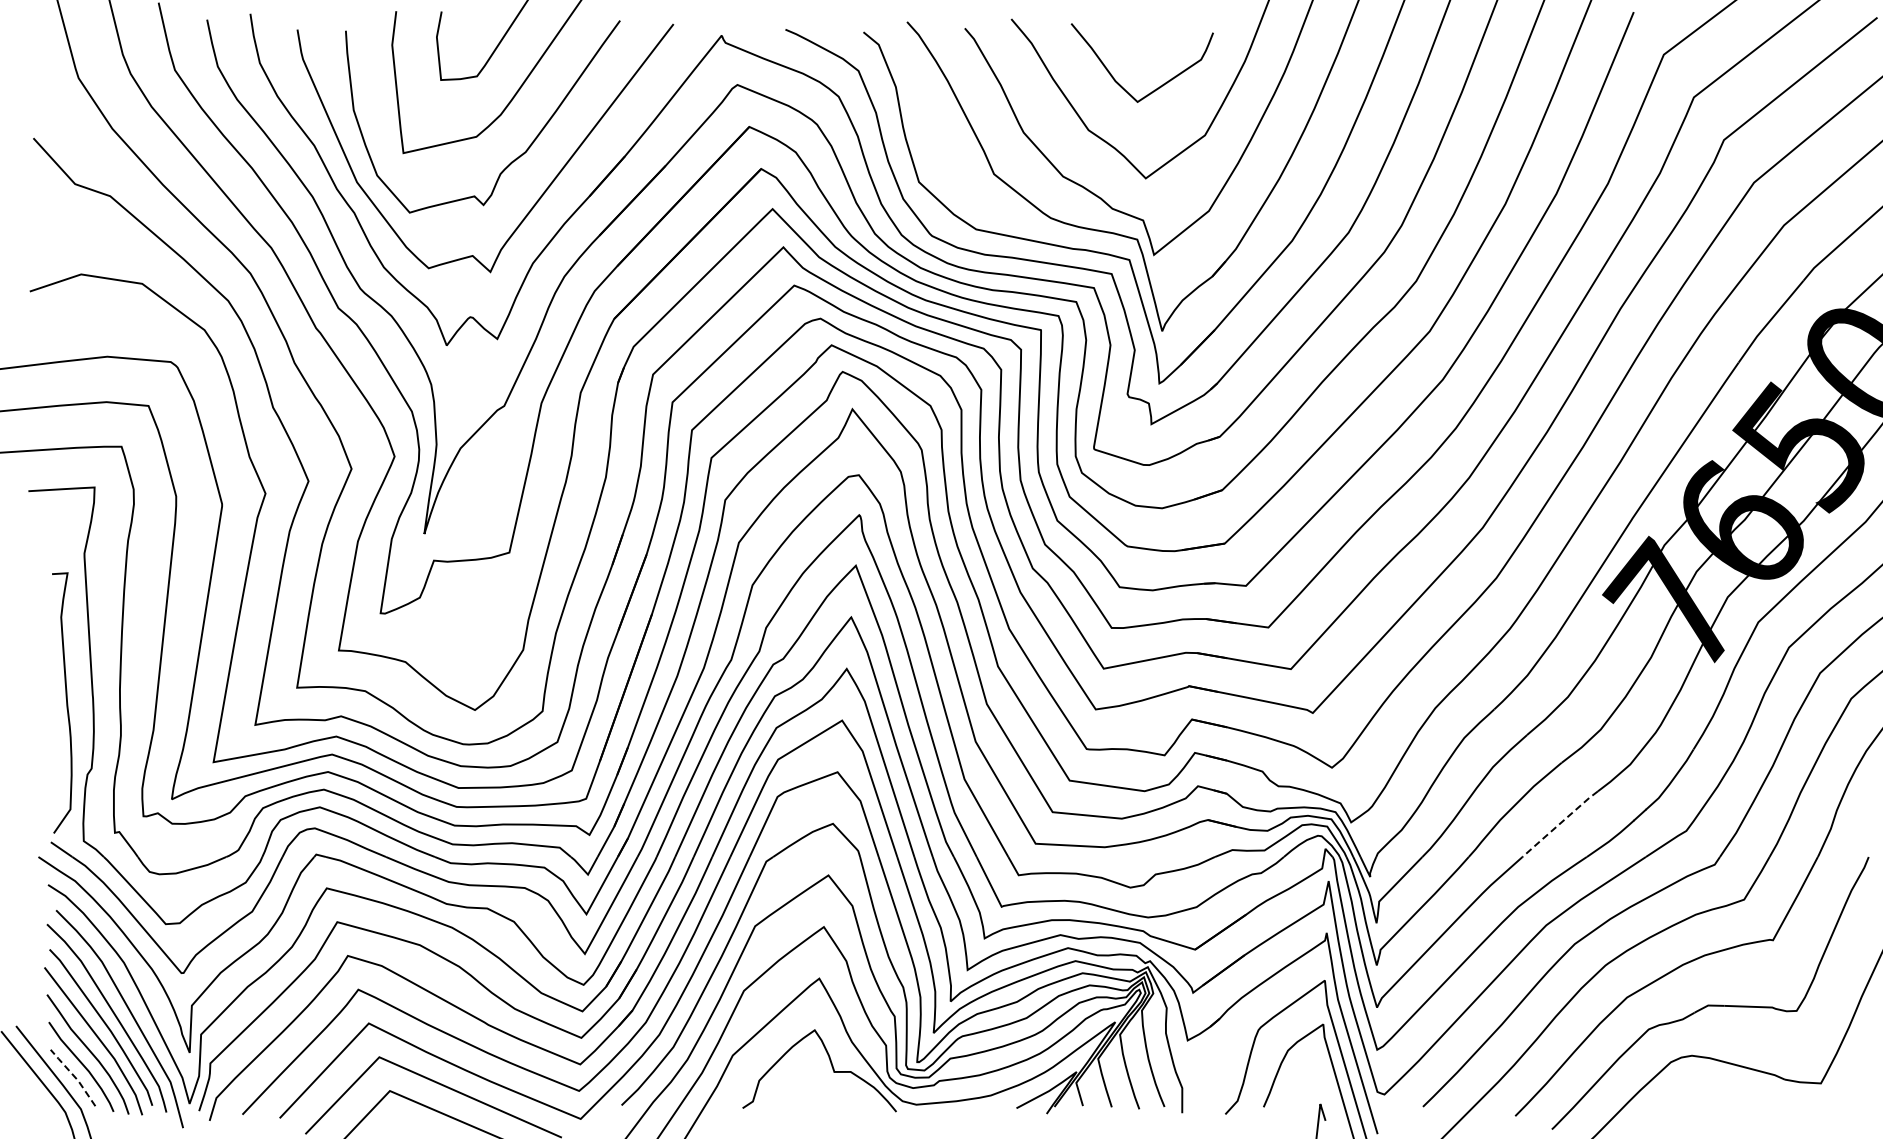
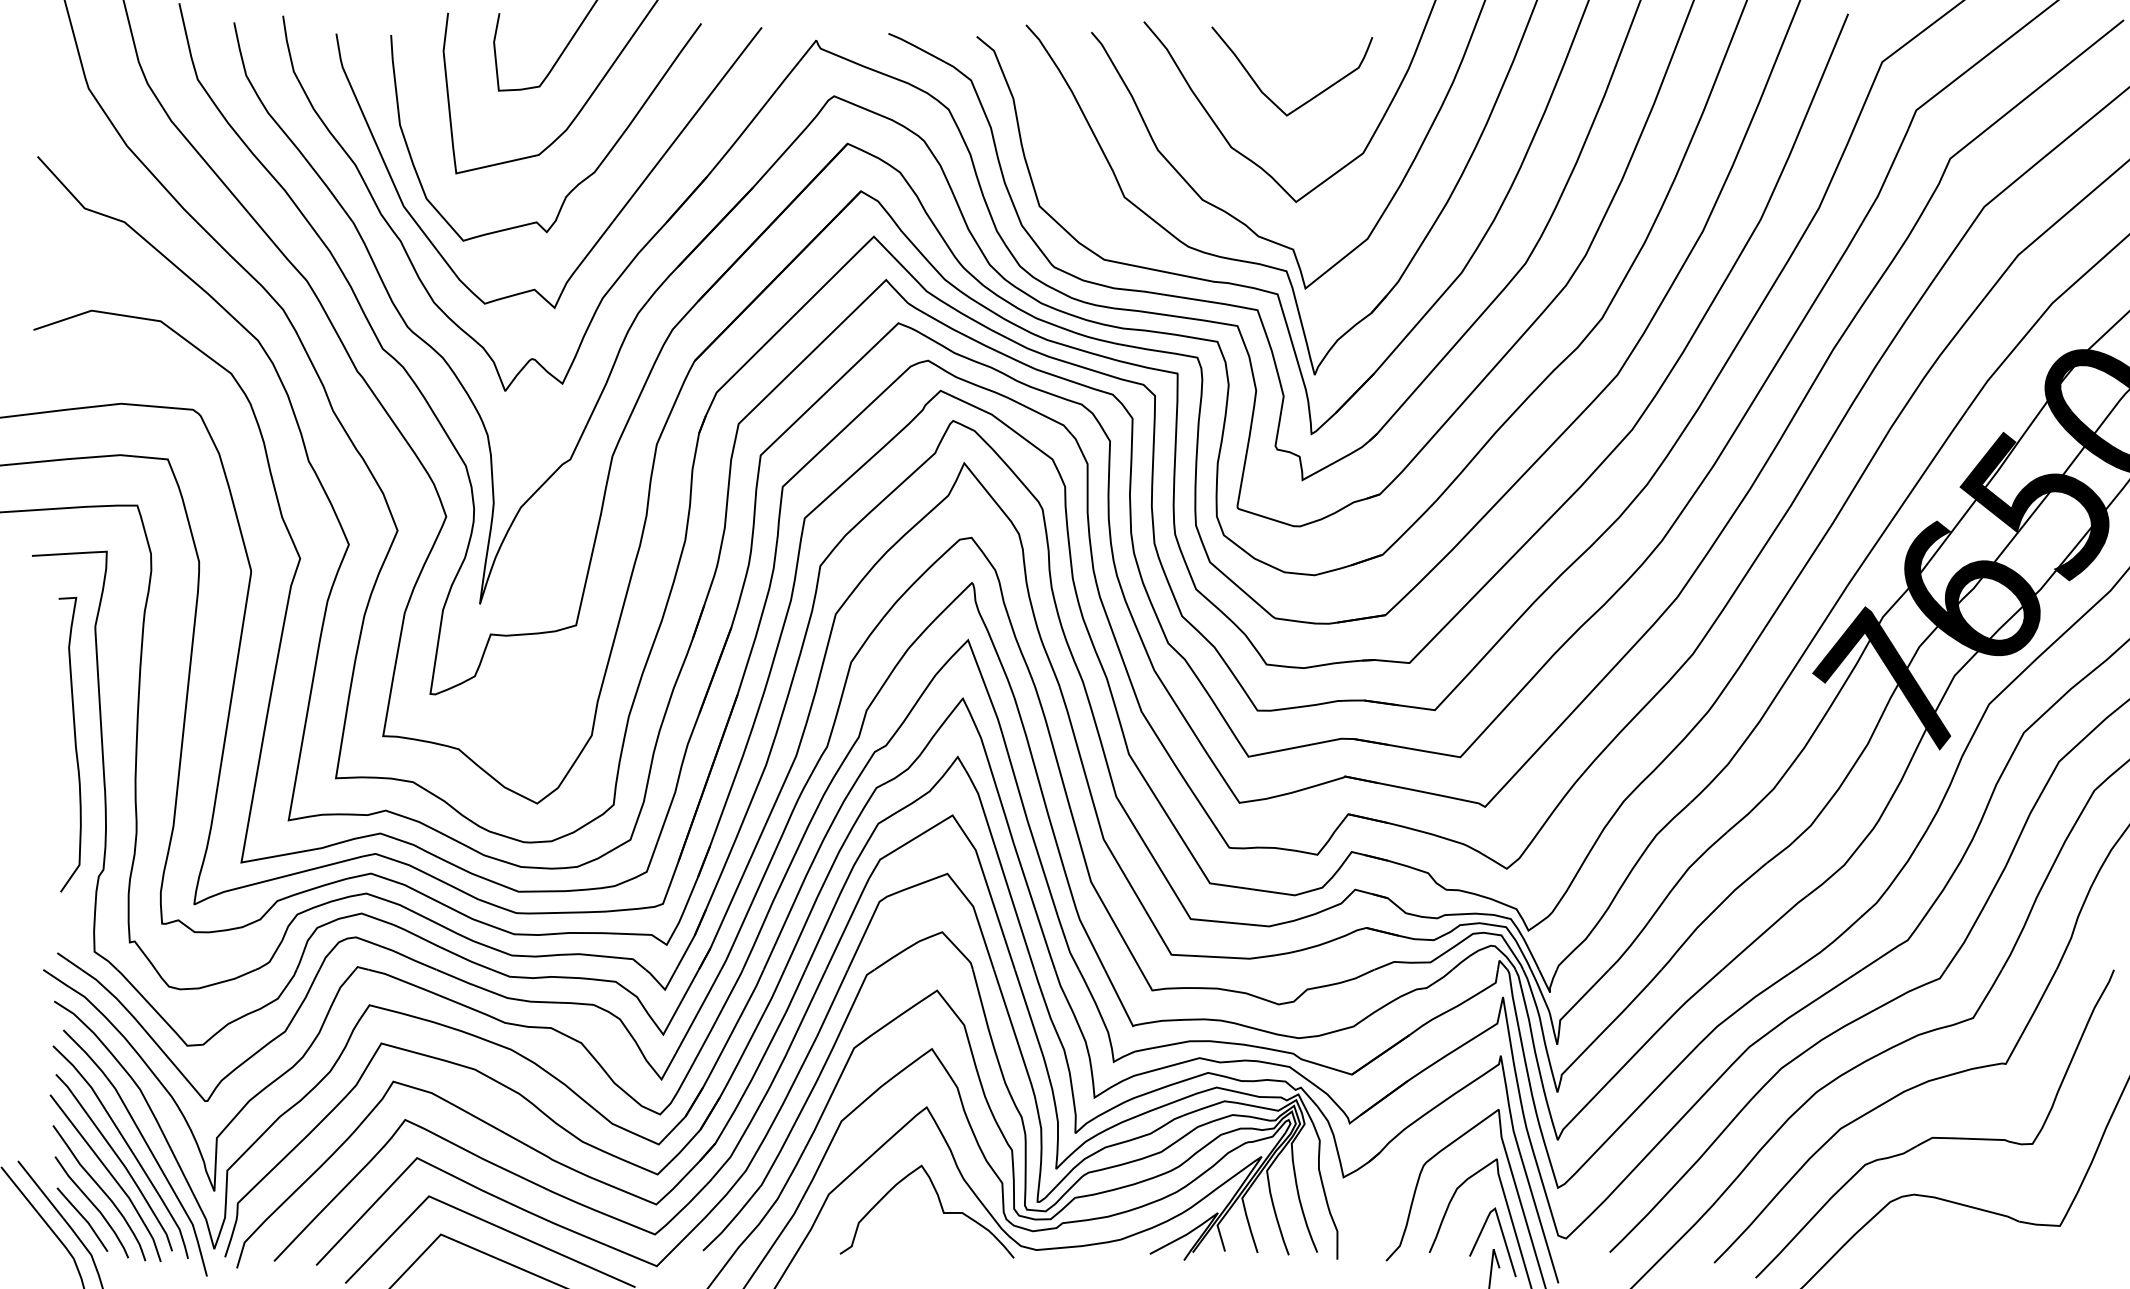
curve: (66, 702) -> (75, 744), moved
line: (1559, 823) -> (1764, 931), dashed -> solid
line: (74, 1076) -> (84, 1218), dashed -> solid
curve: (1328, 1094) -> (1502, 1238), added

